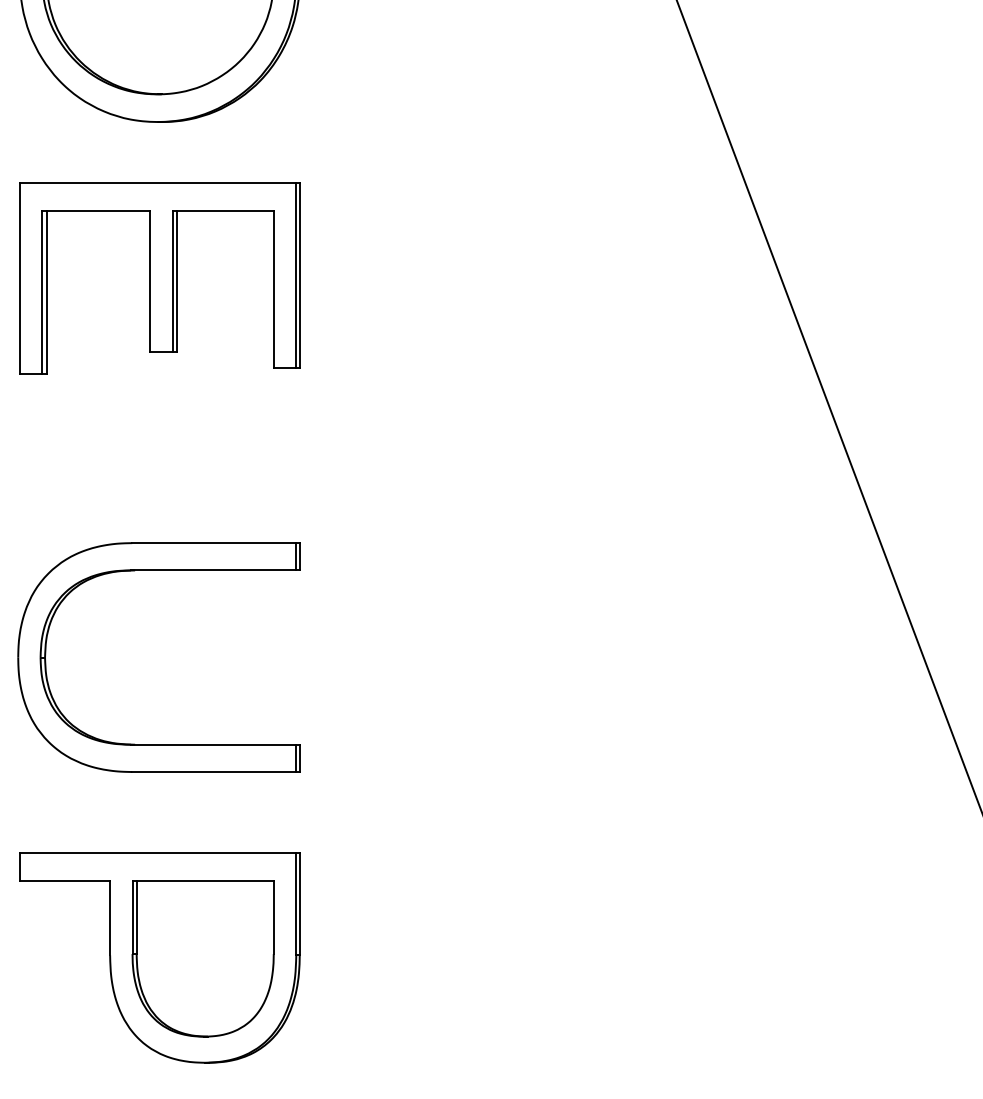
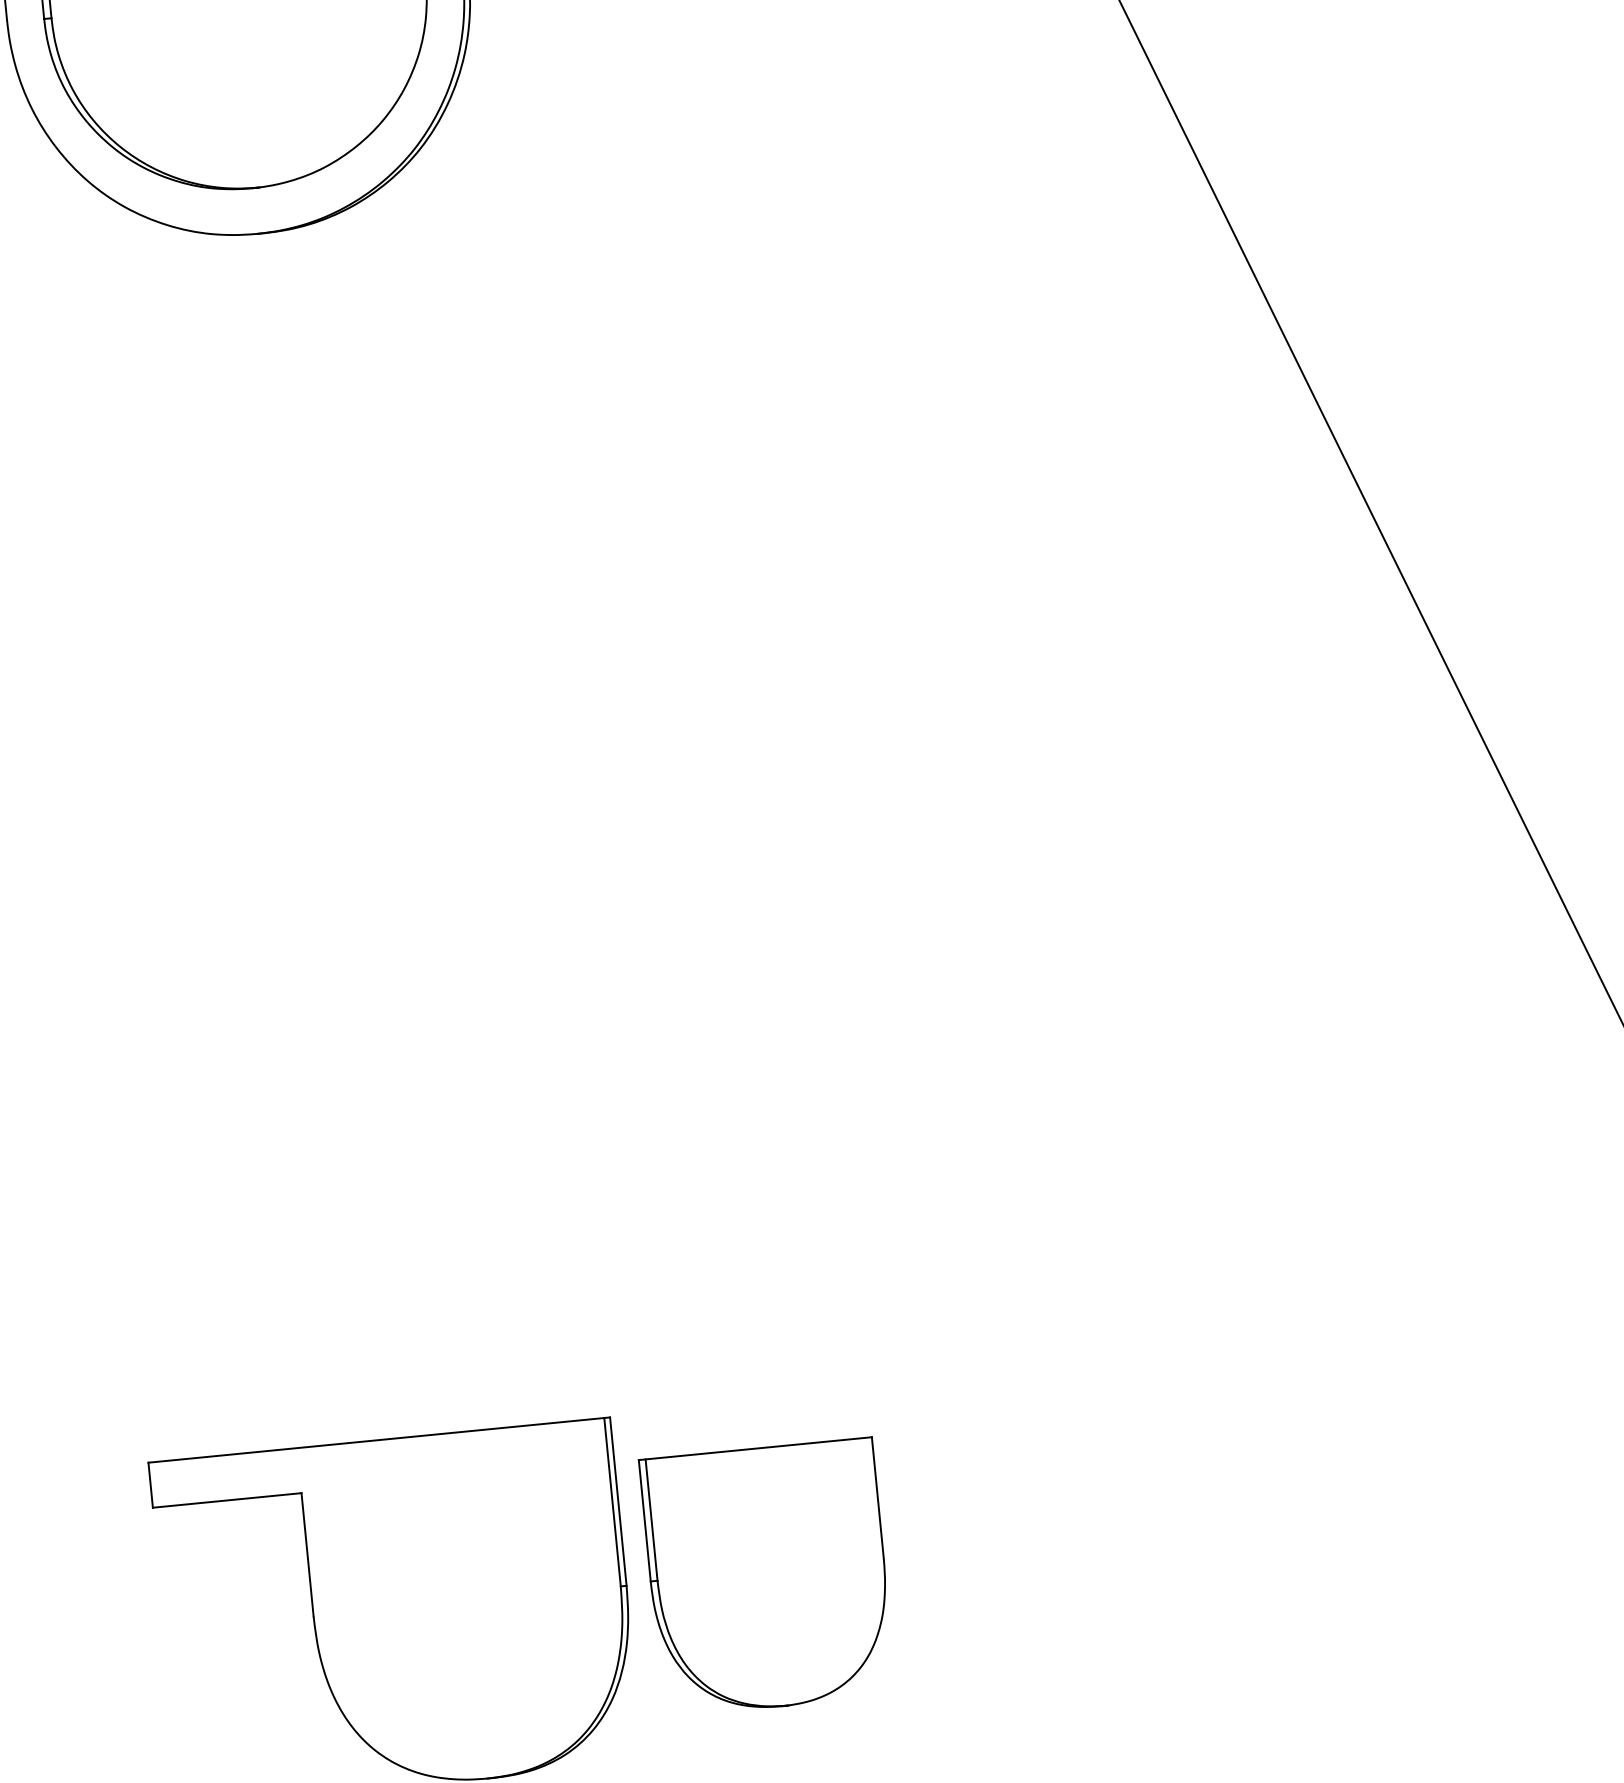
part: (159, 278) -> (285, 491), removed
part: (158, 570) -> (331, 973), removed
part: (202, 958) -> (766, 1577), moved

